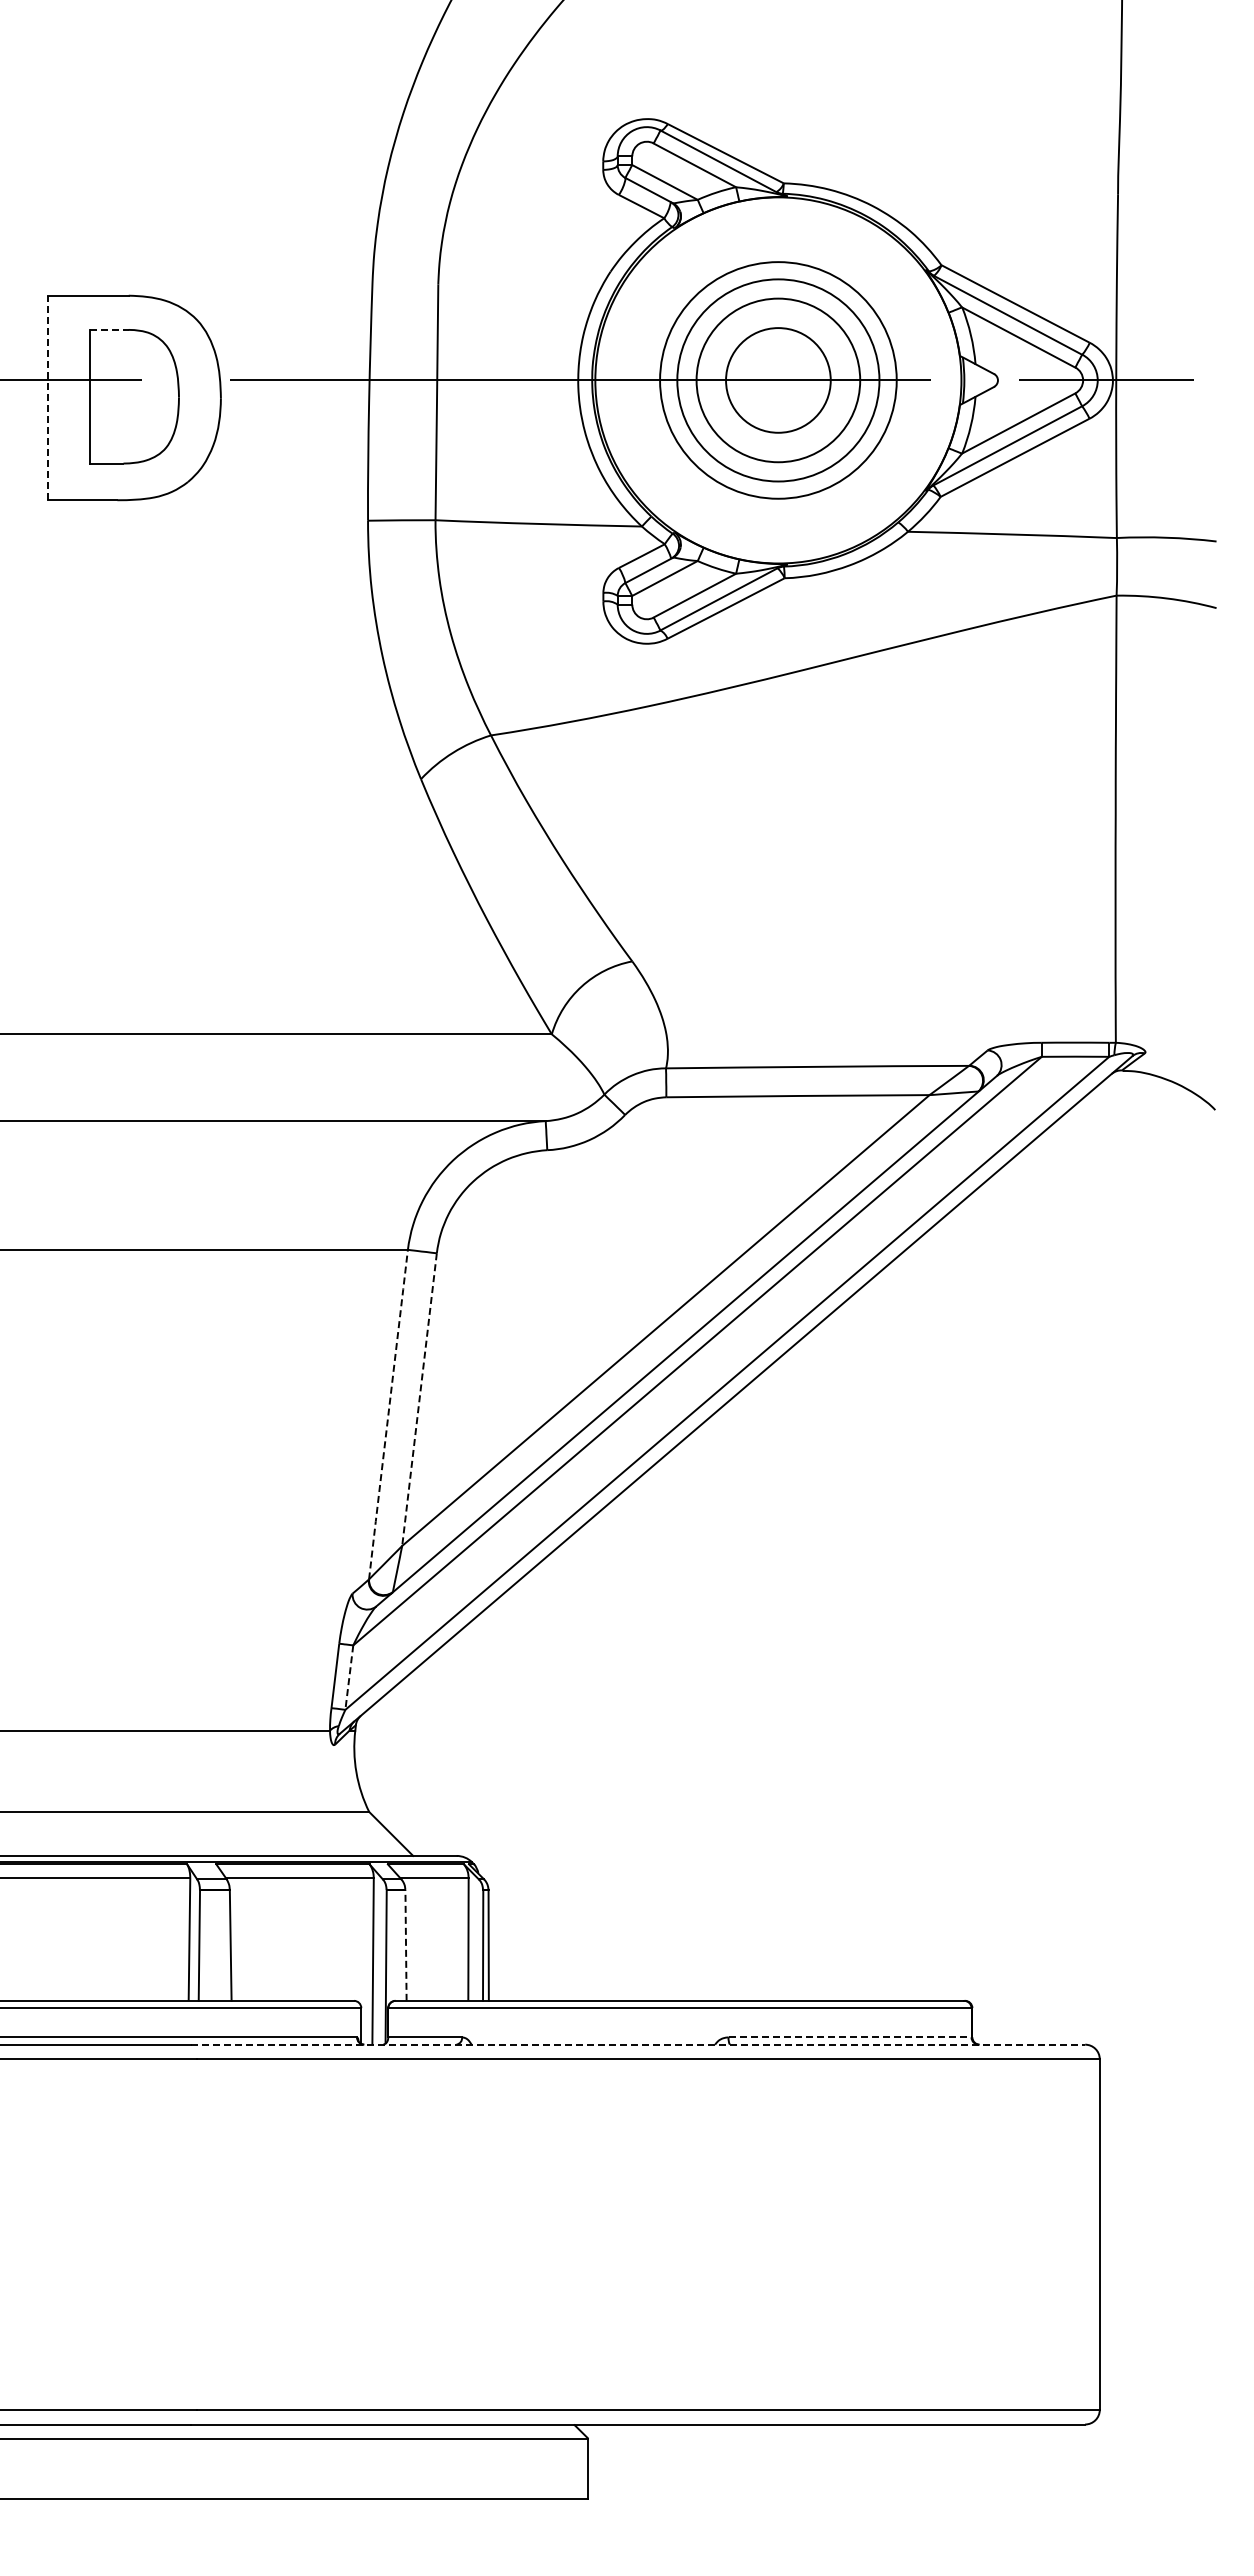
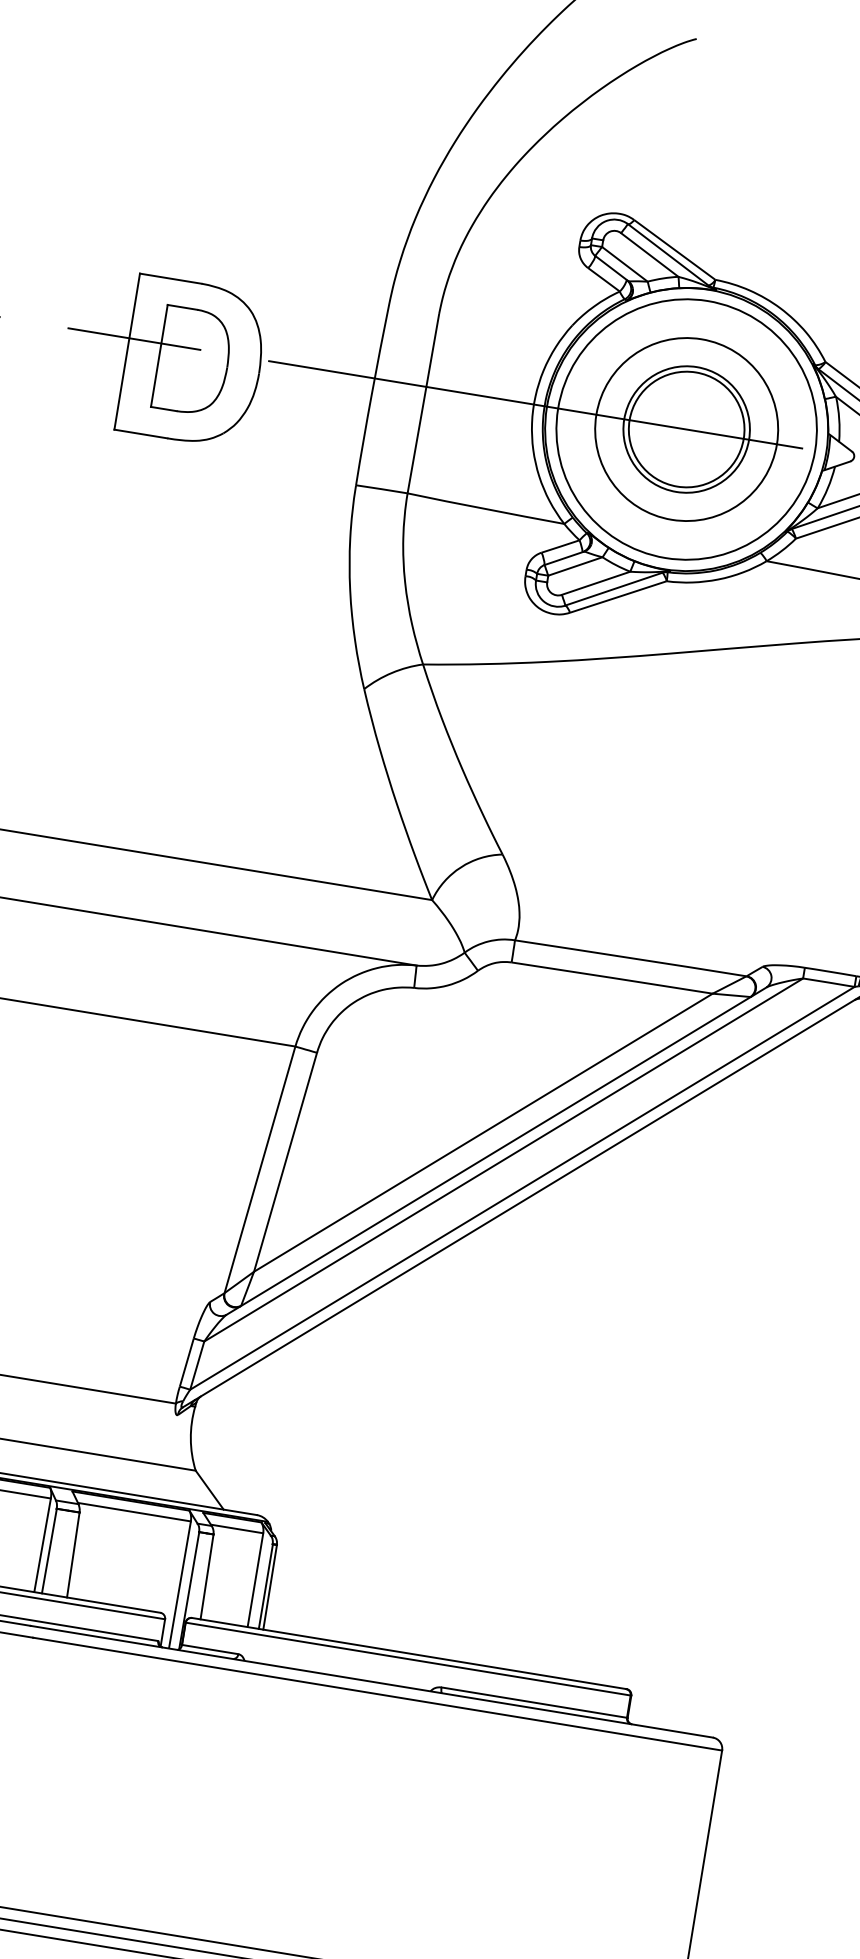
line: (109, 329) -> (182, 307), dashed -> solid
circle: (777, 380) -> (685, 429), size x1.67
circle: (778, 380) -> (686, 429), size x1.43
line: (47, 397) -> (126, 351), dashed -> solid
line: (419, 1400) -> (285, 1162), dashed -> solid
line: (388, 1414) -> (260, 1169), dashed -> solid
line: (349, 1678) -> (197, 1366), dashed -> solid
line: (406, 1945) -> (207, 1577), dashed -> solid
line: (850, 2037) -> (534, 1702), dashed -> solid
line: (638, 2044) -> (372, 1681), dashed -> solid

